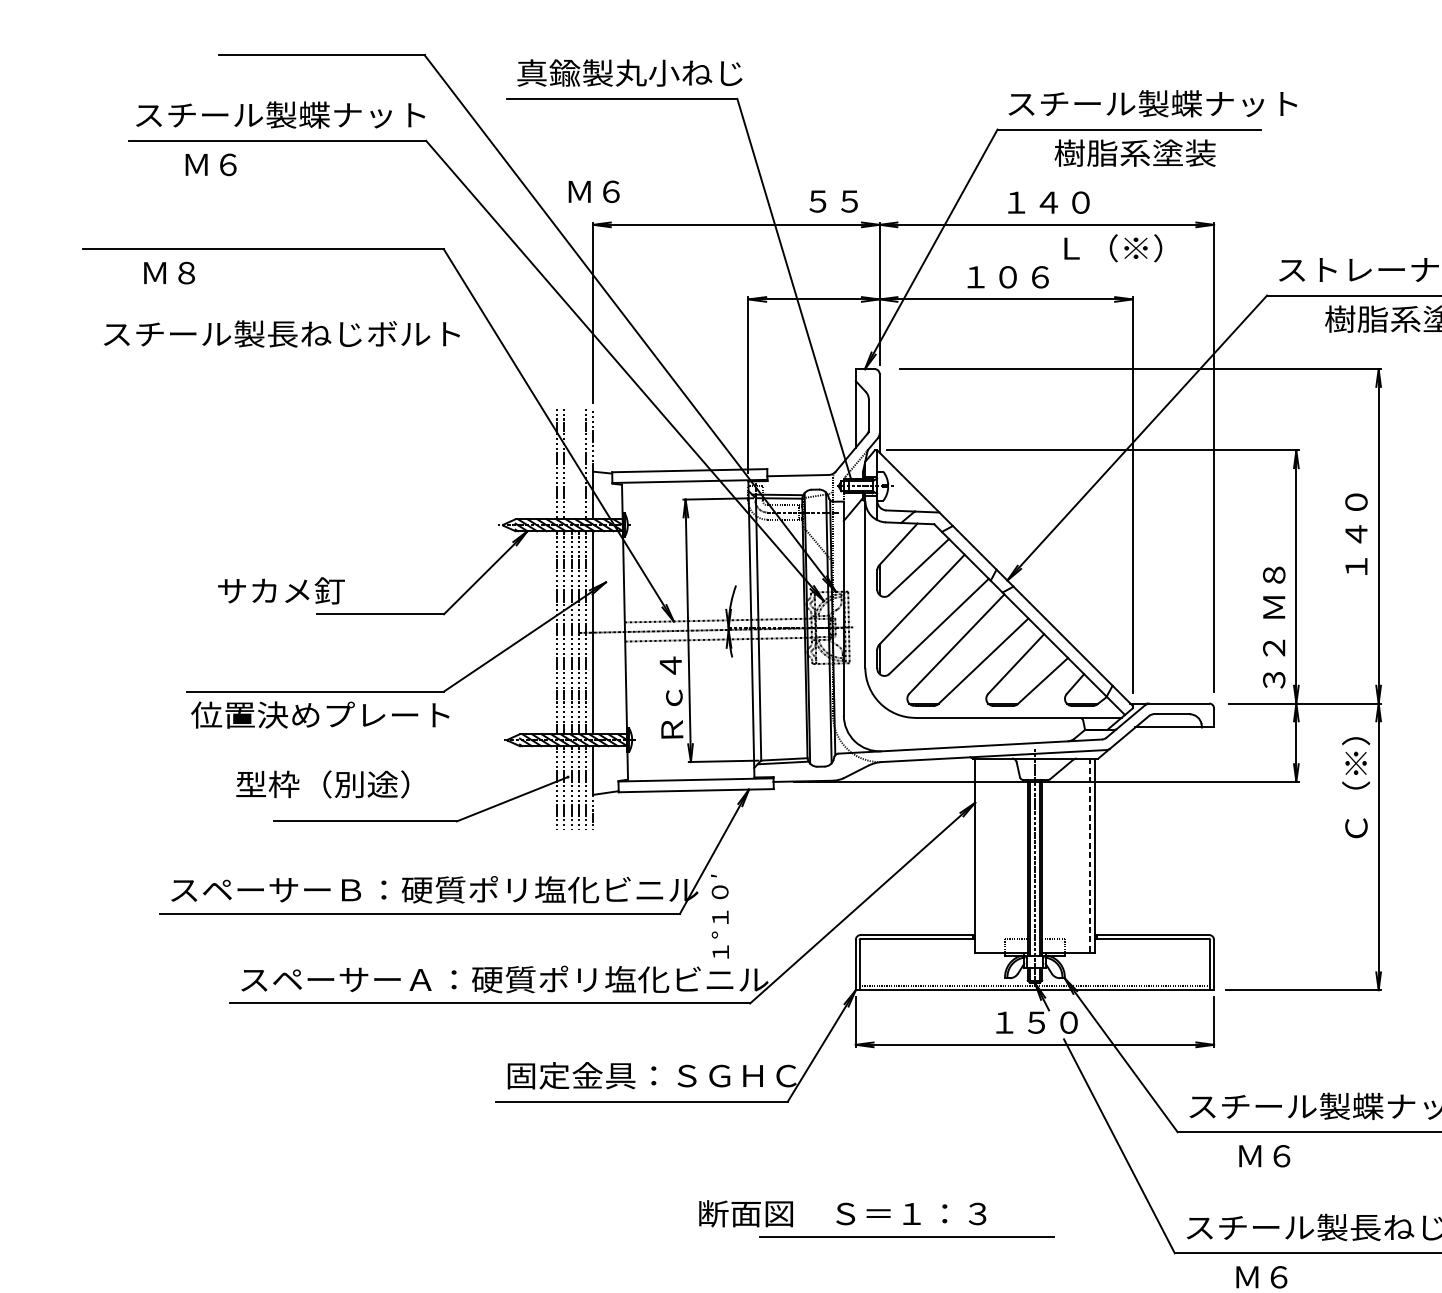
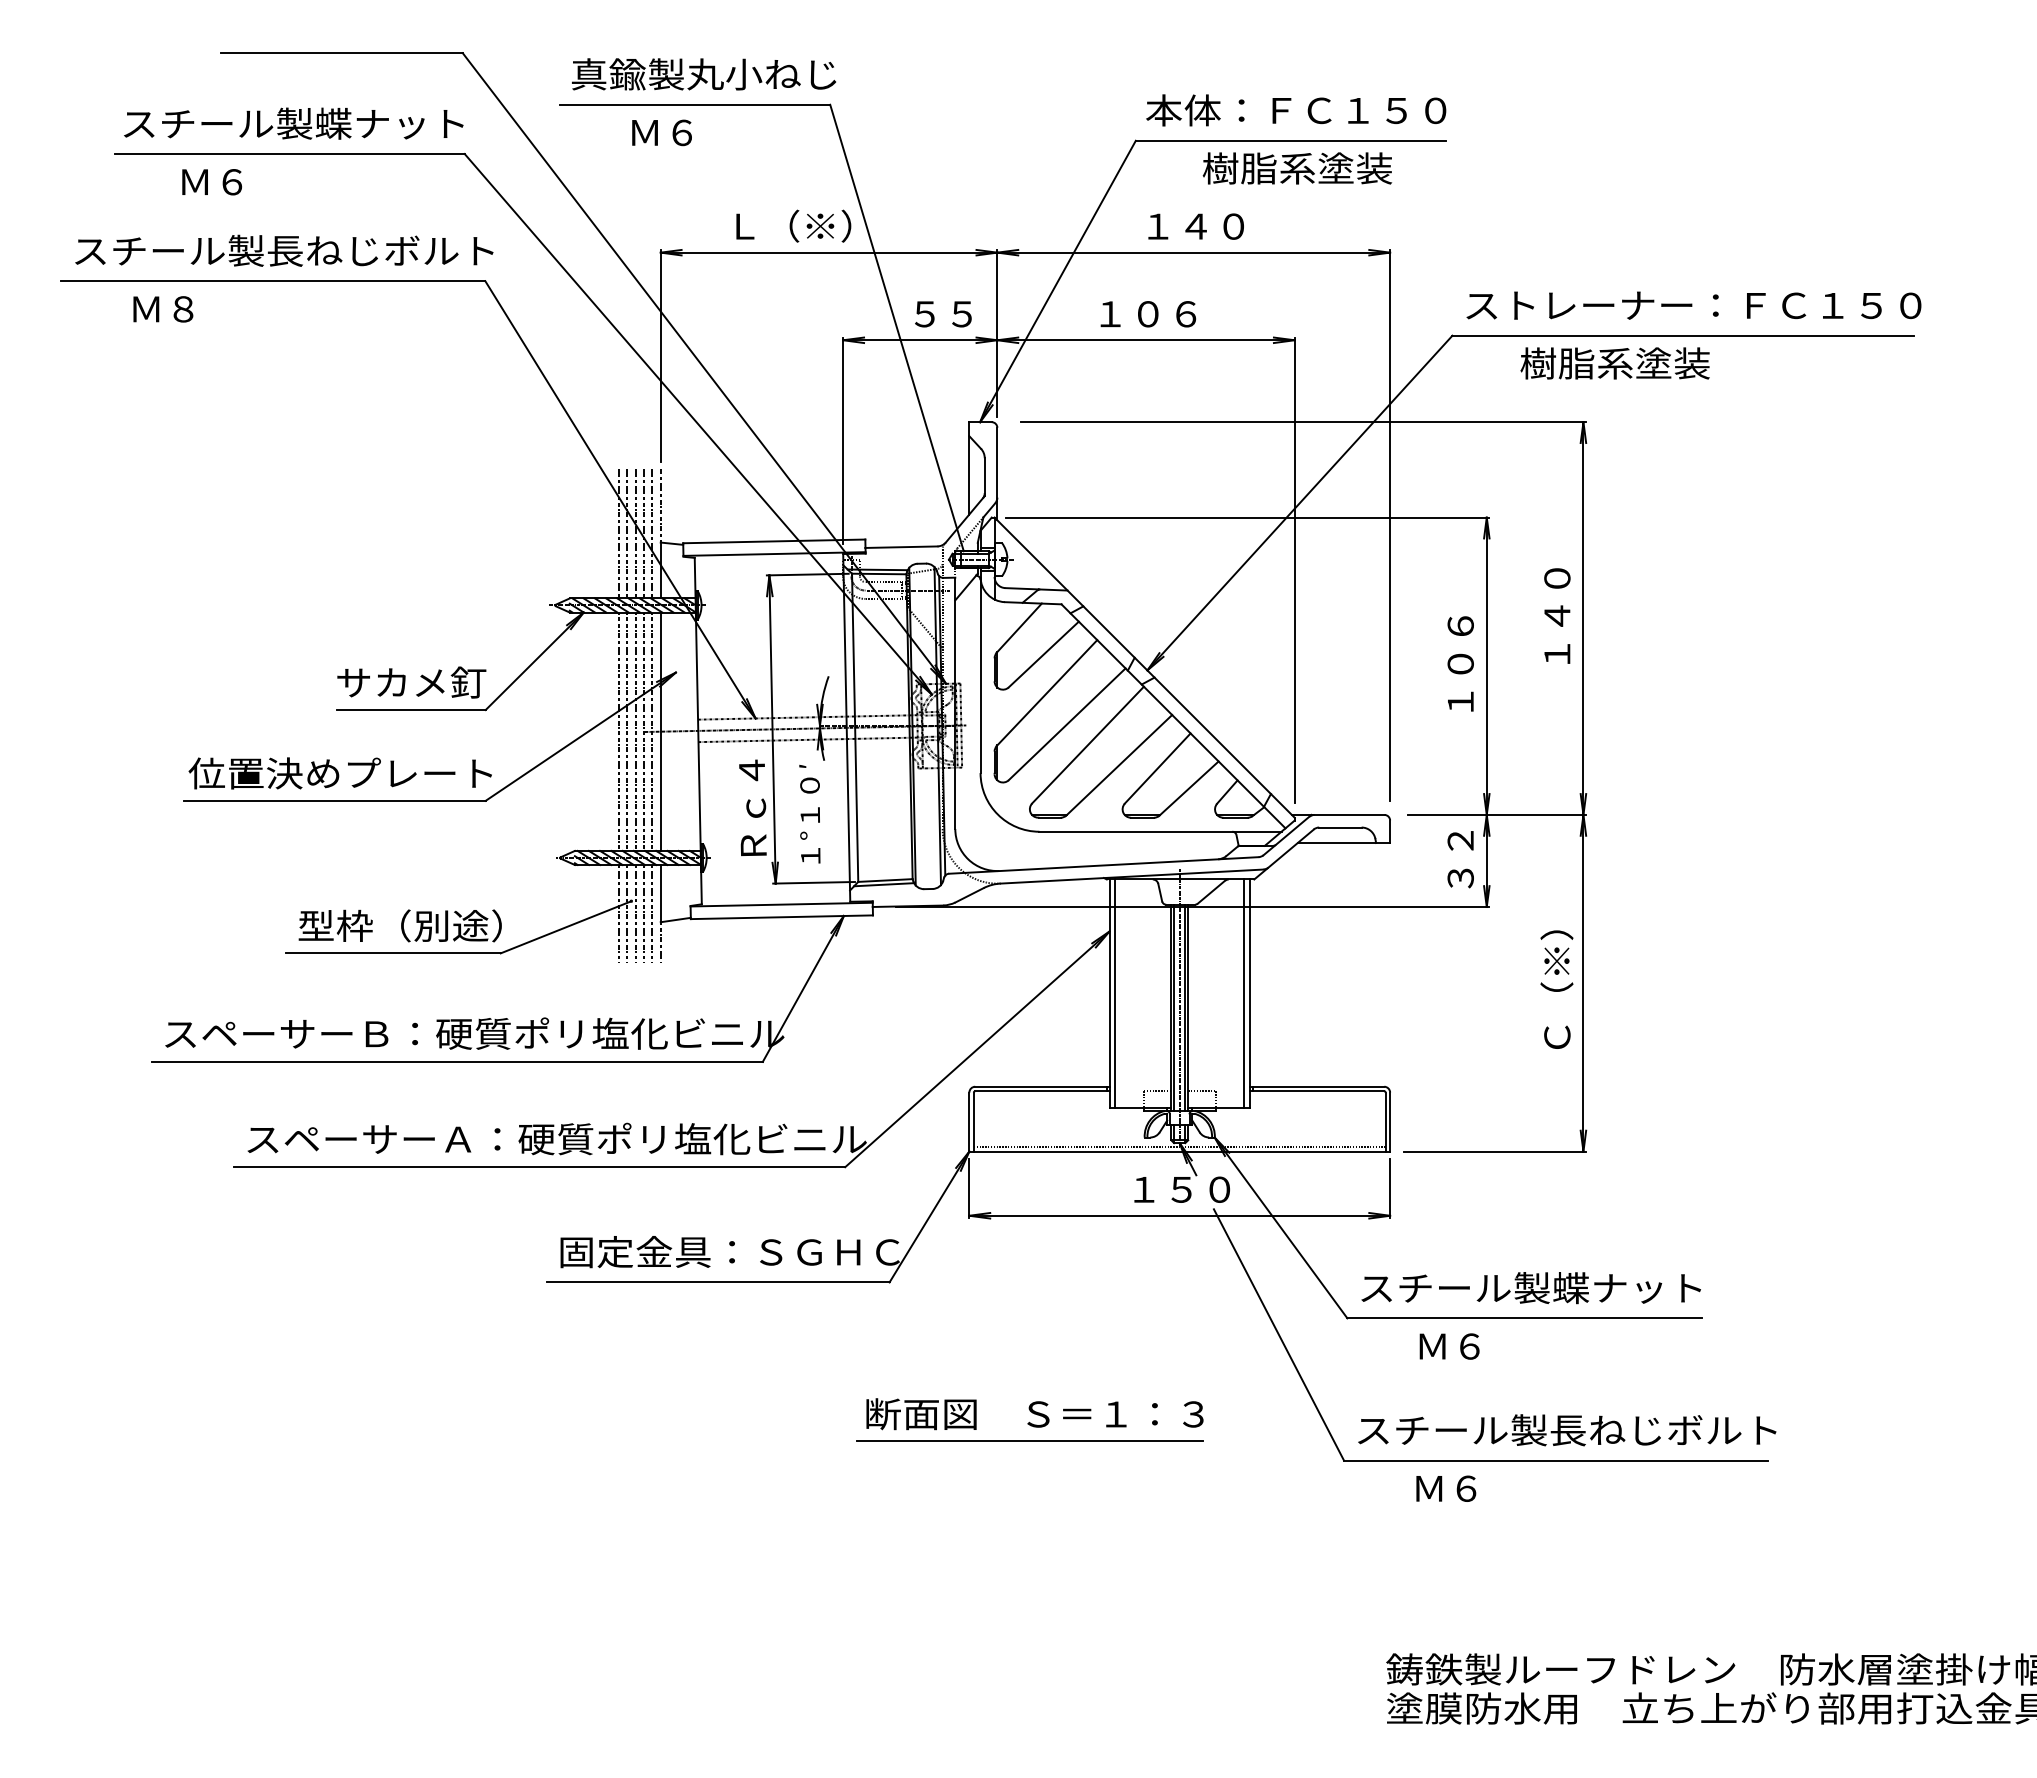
text: (1151, 103) -> (1316, 110), スチール製蝶ナット -> 本体：ＦＣ１５０
text: (593, 191) -> (661, 132), moved
text: (833, 201) -> (943, 314), moved
text: (1113, 247) -> (793, 225), moved
text: (282, 333) -> (284, 250), moved
line: (571, 463) -> (635, 533), added
line: (578, 463) -> (643, 533), added
text: (1273, 576) -> (1460, 665), Ｍ８ -> １０６
text: (281, 590) -> (411, 682), moved
text: (1273, 664) -> (1460, 859), moved
text: (319, 715) -> (339, 773), moved
text: (322, 784) -> (399, 925), moved
text: (1355, 787) -> (1556, 989), moved
line: (980, 855) -> (1115, 993), added
line: (1090, 856) -> (1244, 994), dashed -> solid
text: (719, 916) -> (809, 813), moved
text: (842, 1214) -> (1034, 1414), moved

